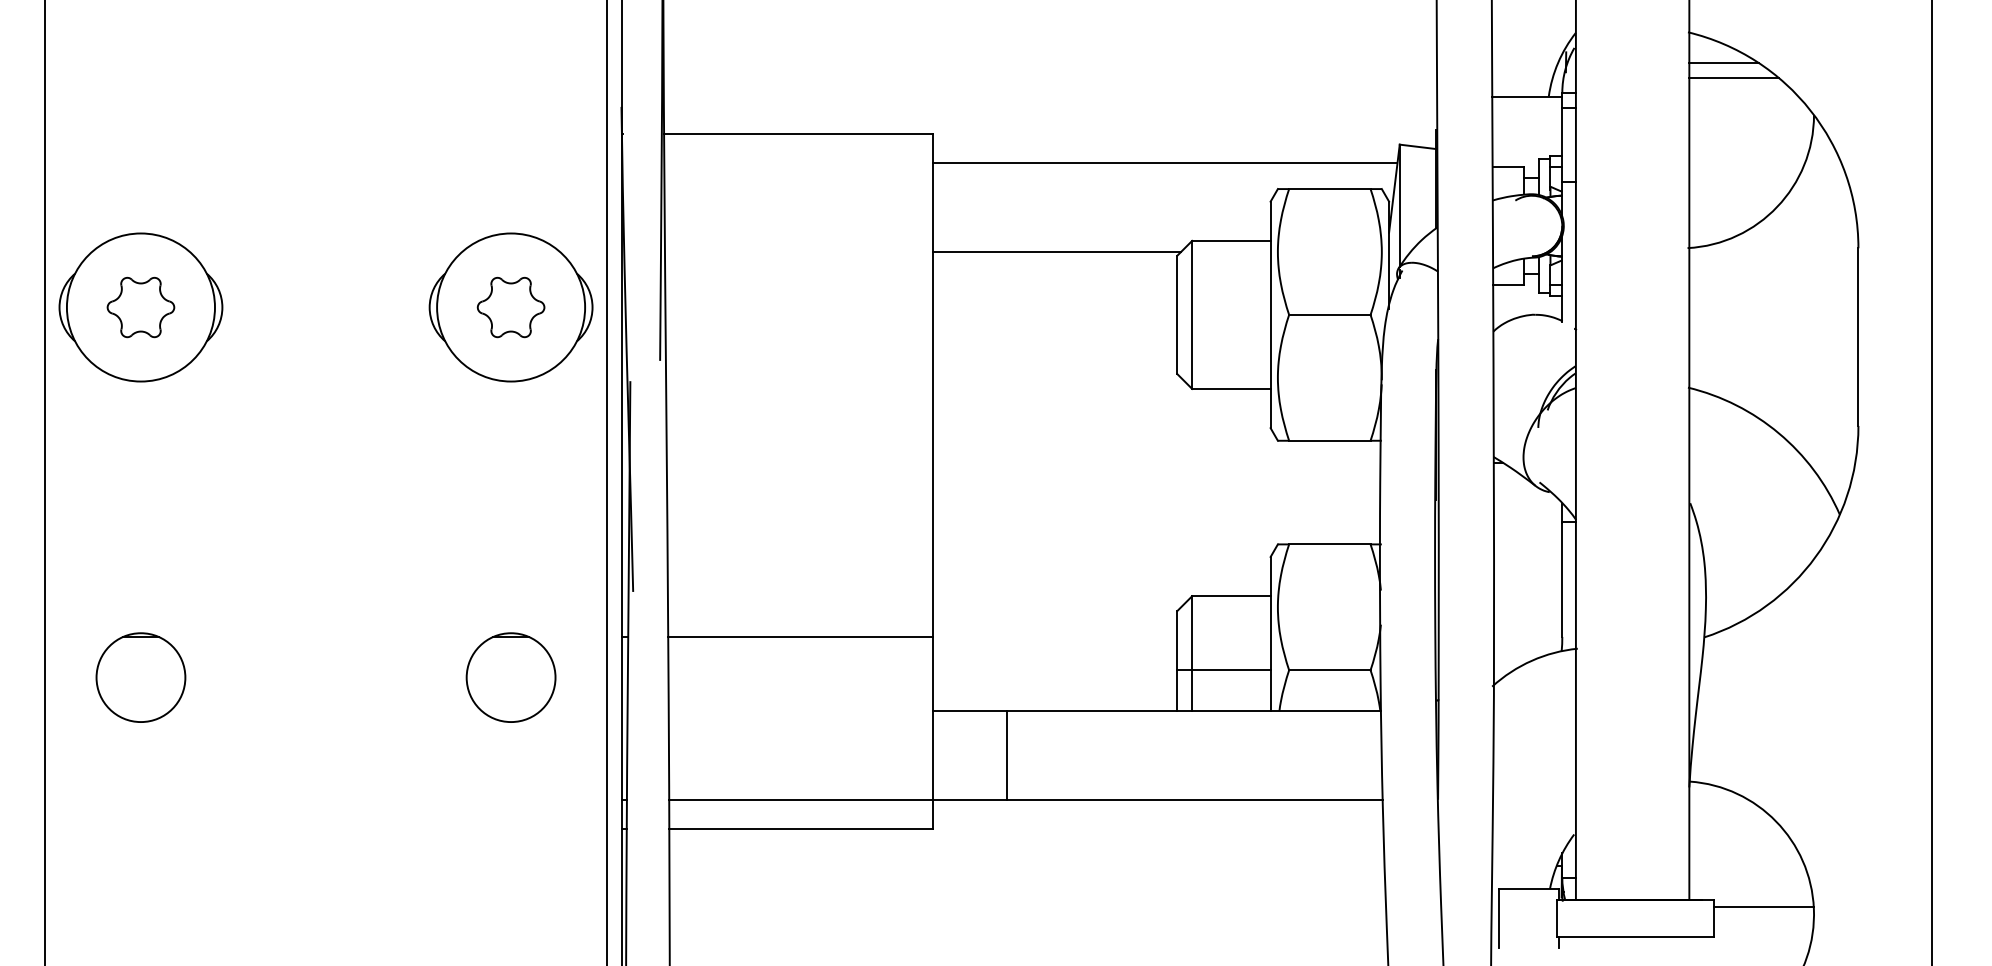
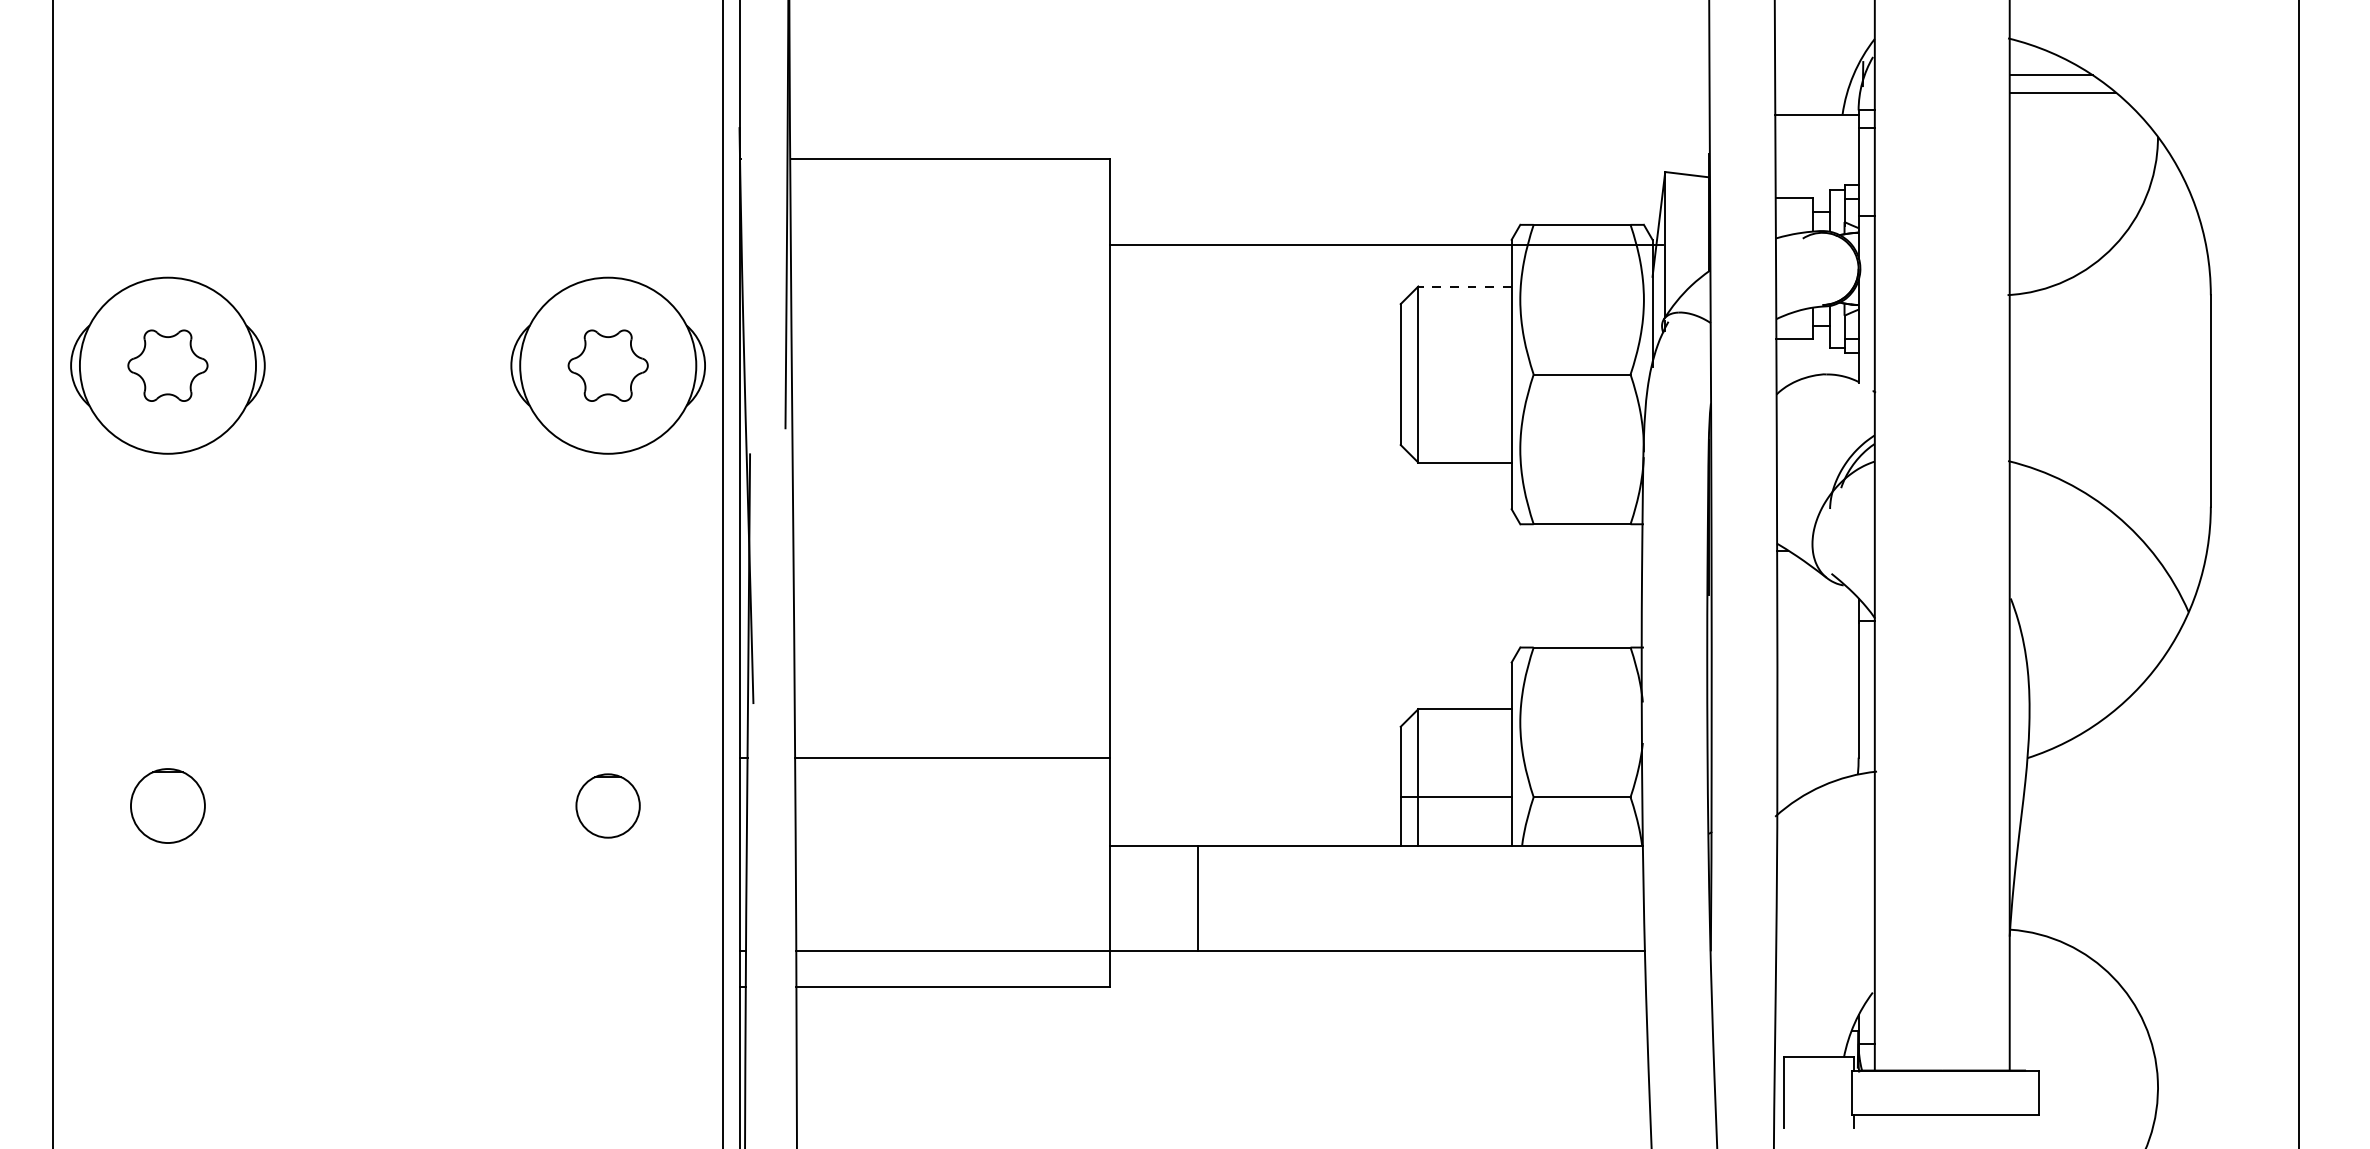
line: (1165, 163) -> (1386, 245), moved
line: (1231, 240) -> (1465, 286), solid -> dashed
line: (1056, 251) -> (1257, 299), removed
part: (140, 677) -> (167, 805), size x0.7
part: (510, 677) -> (607, 805), size x0.6
line: (1763, 907) -> (2098, 1079), removed

